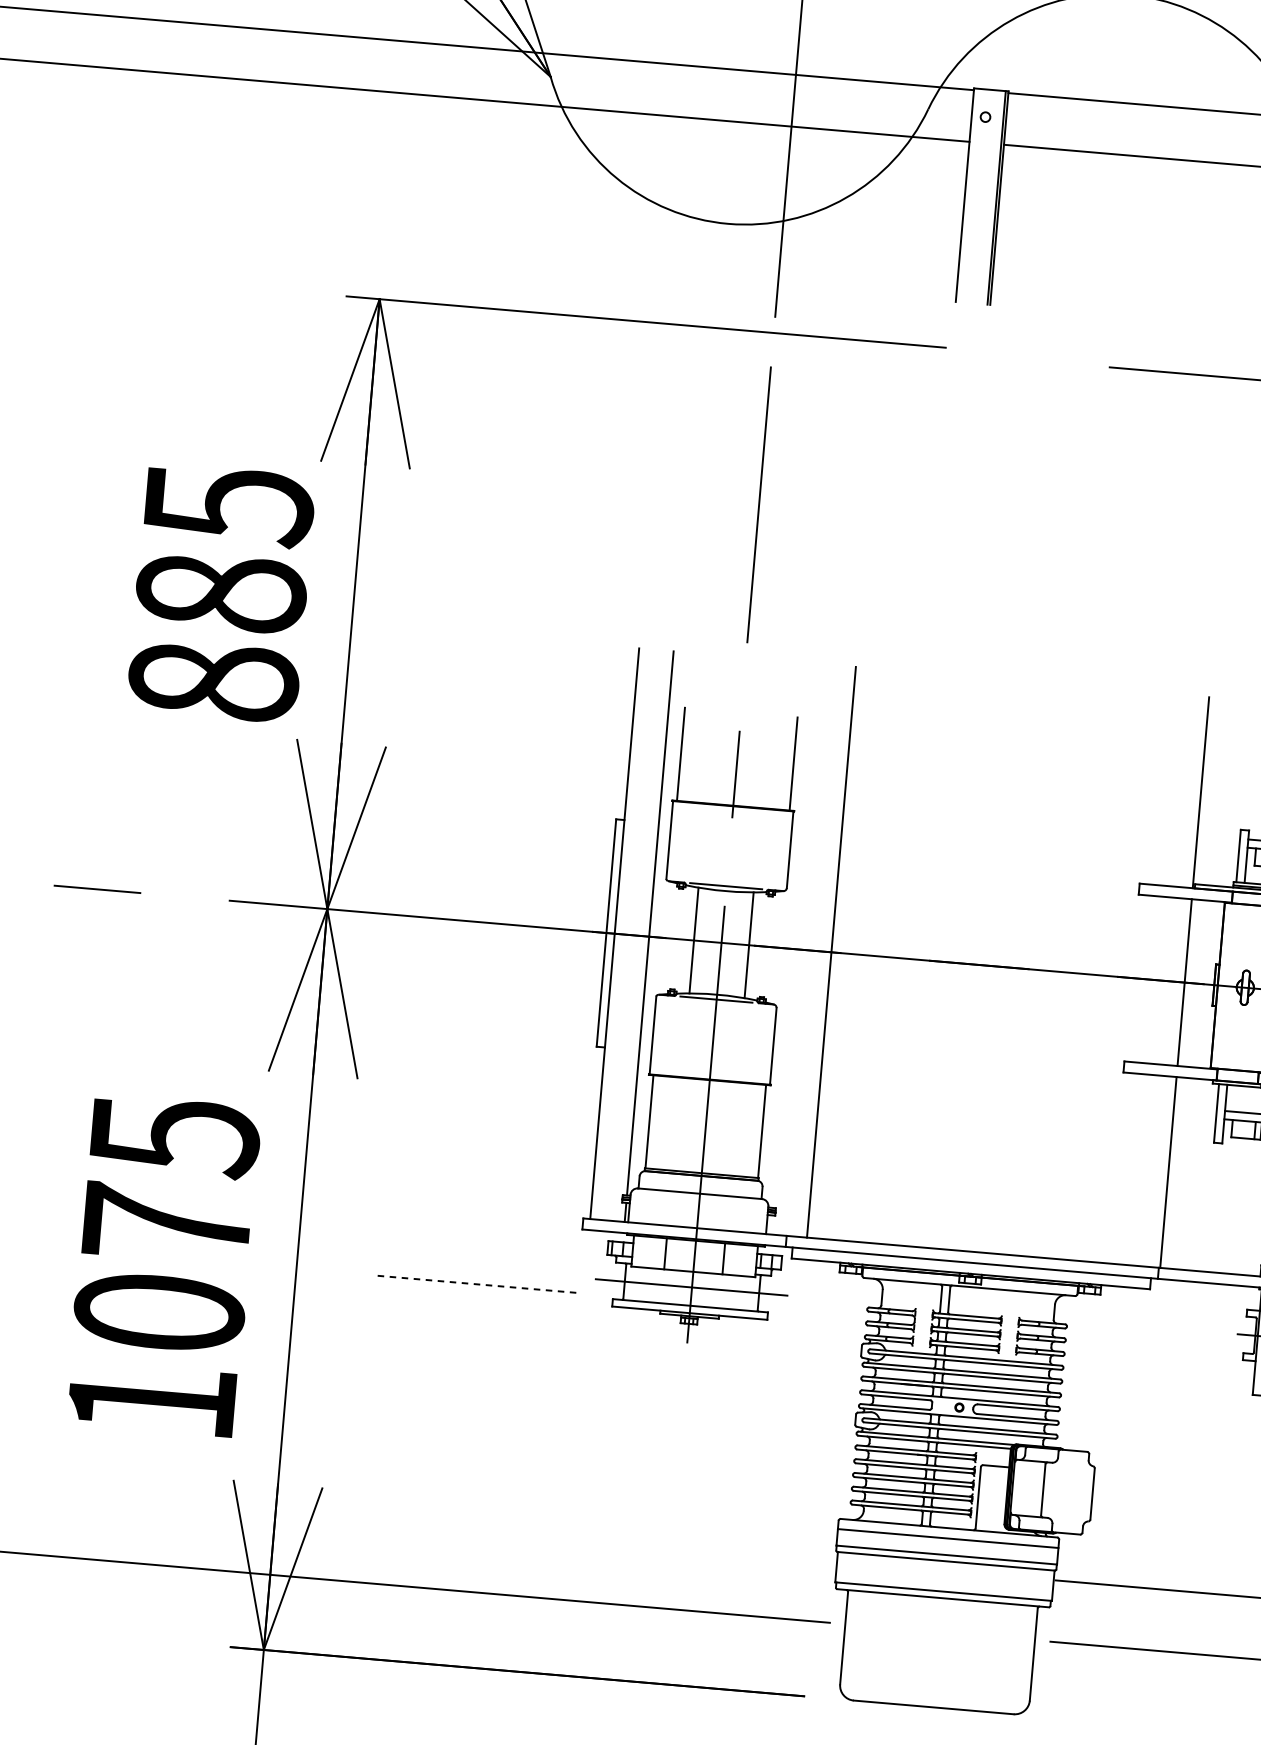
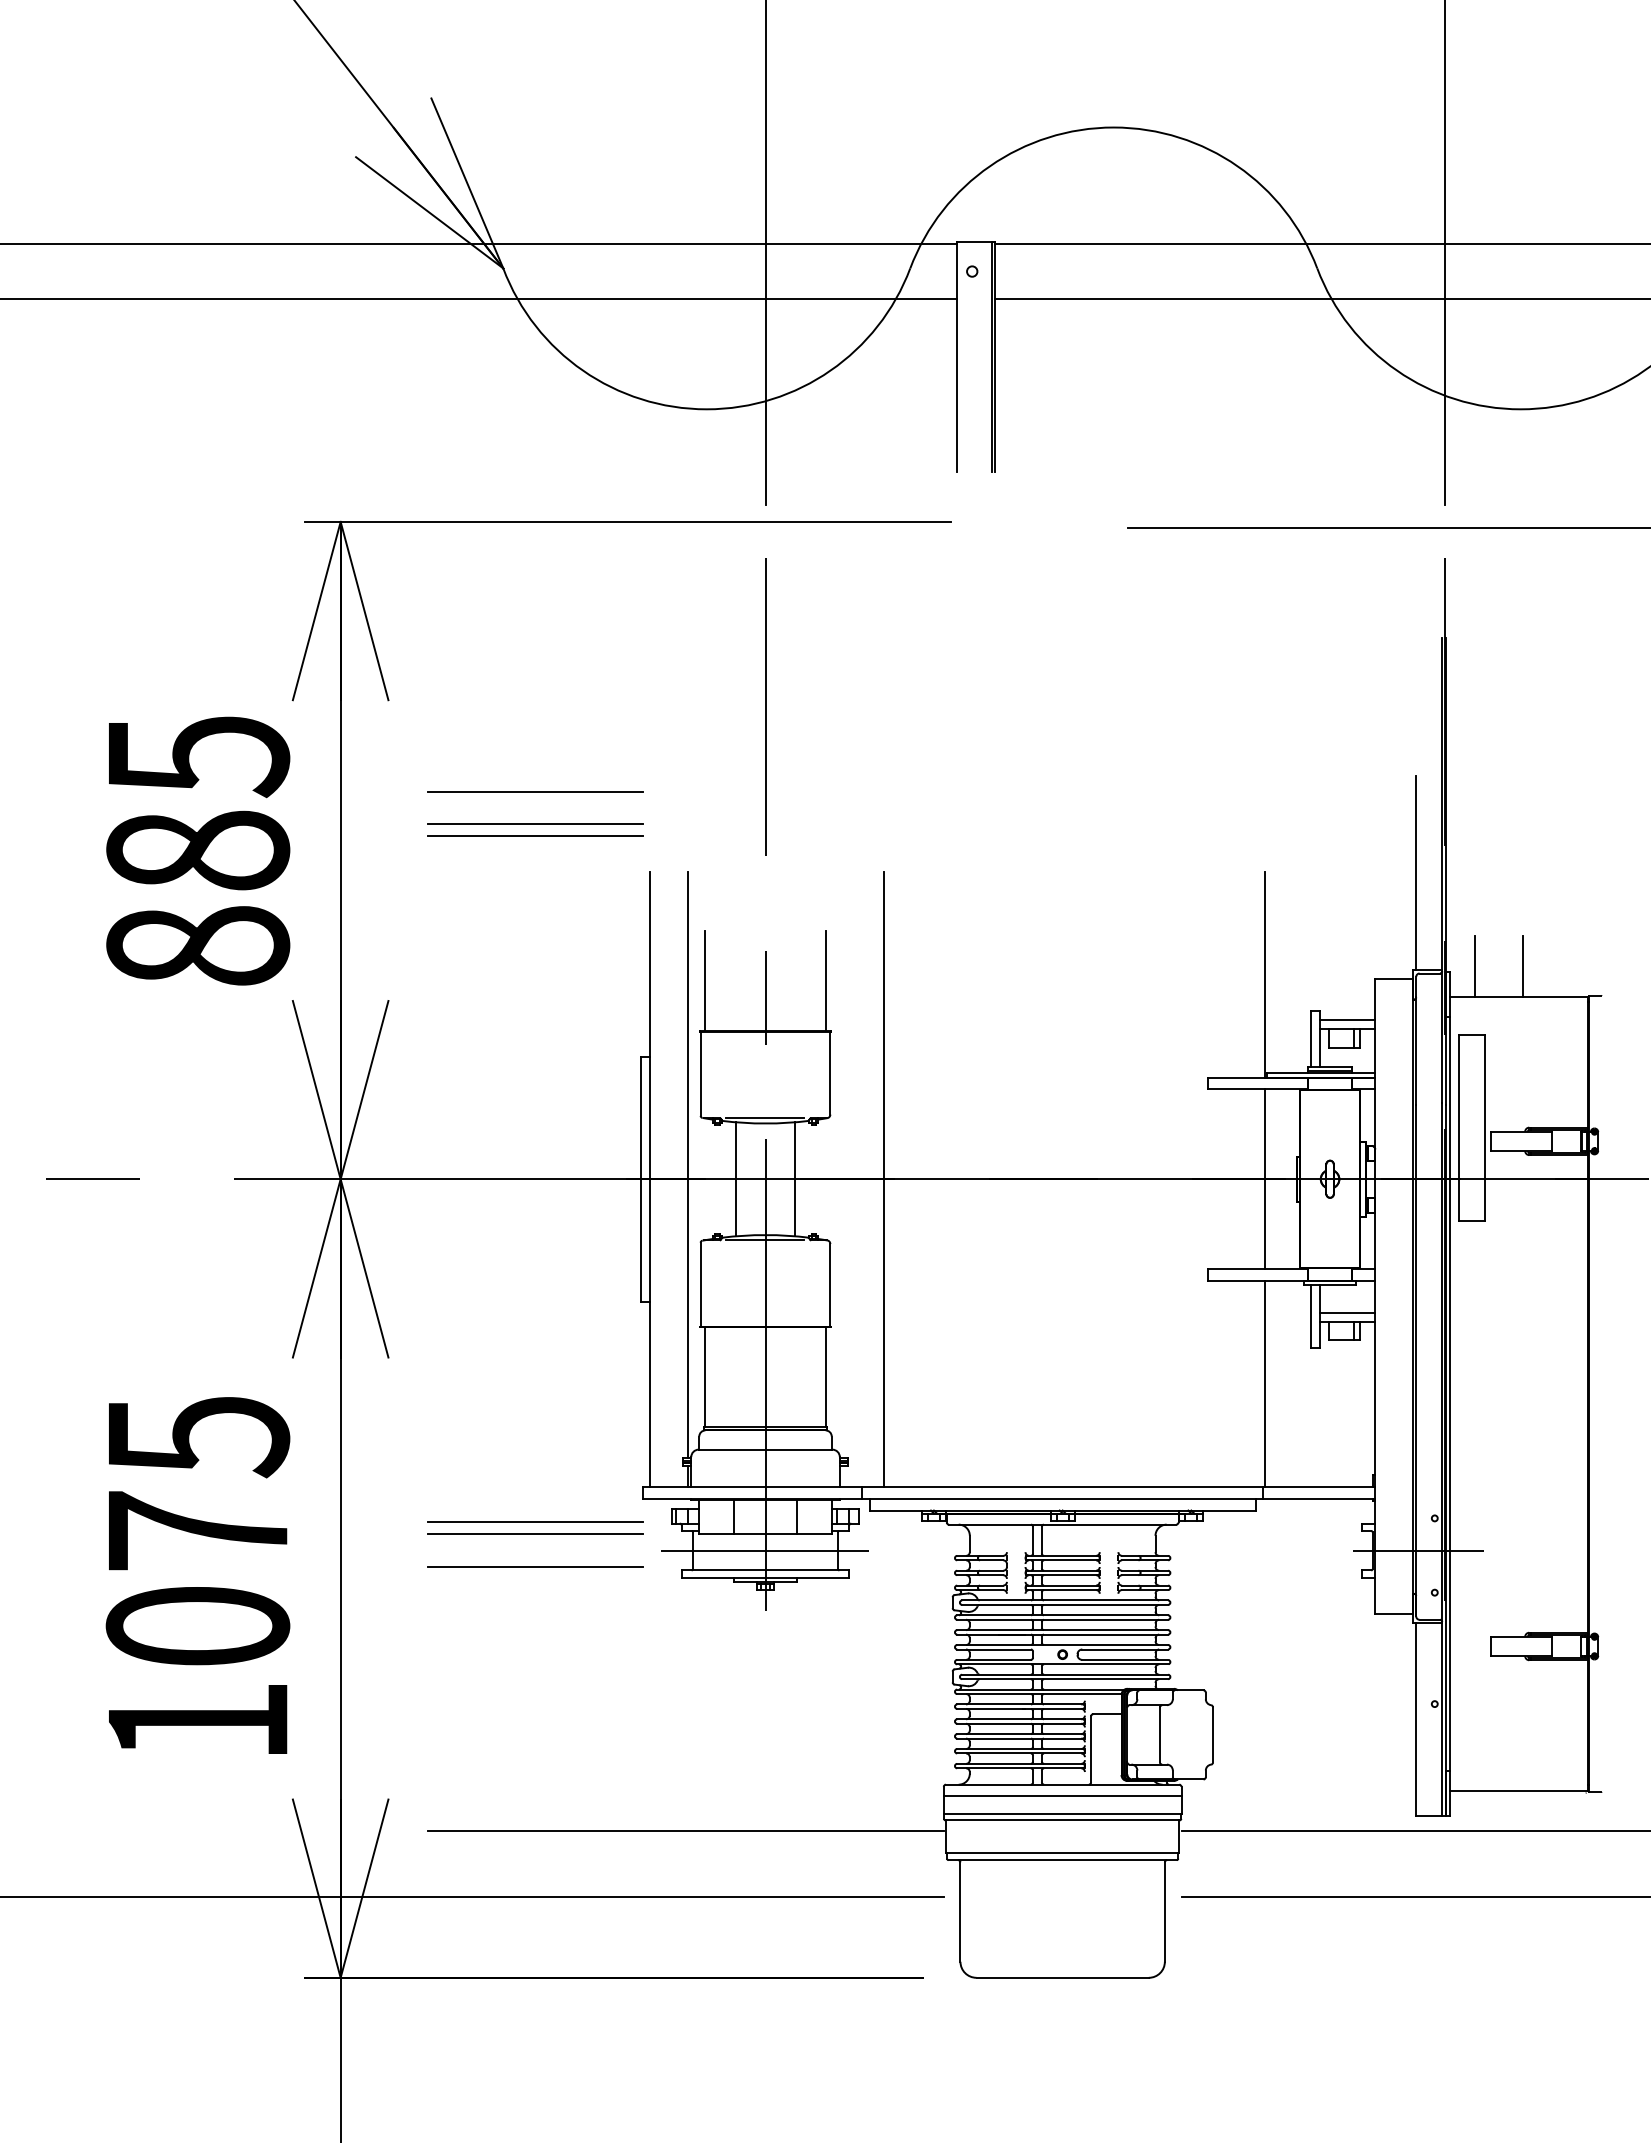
line: (538, 564) -> (535, 791), added
line: (536, 594) -> (535, 823), added
line: (535, 606) -> (535, 836), added
line: (480, 1243) -> (535, 1522), added
line: (479, 1254) -> (535, 1534), added
line: (478, 1284) -> (536, 1567), dashed -> solid
line: (595, 1540) -> (685, 1830), added

